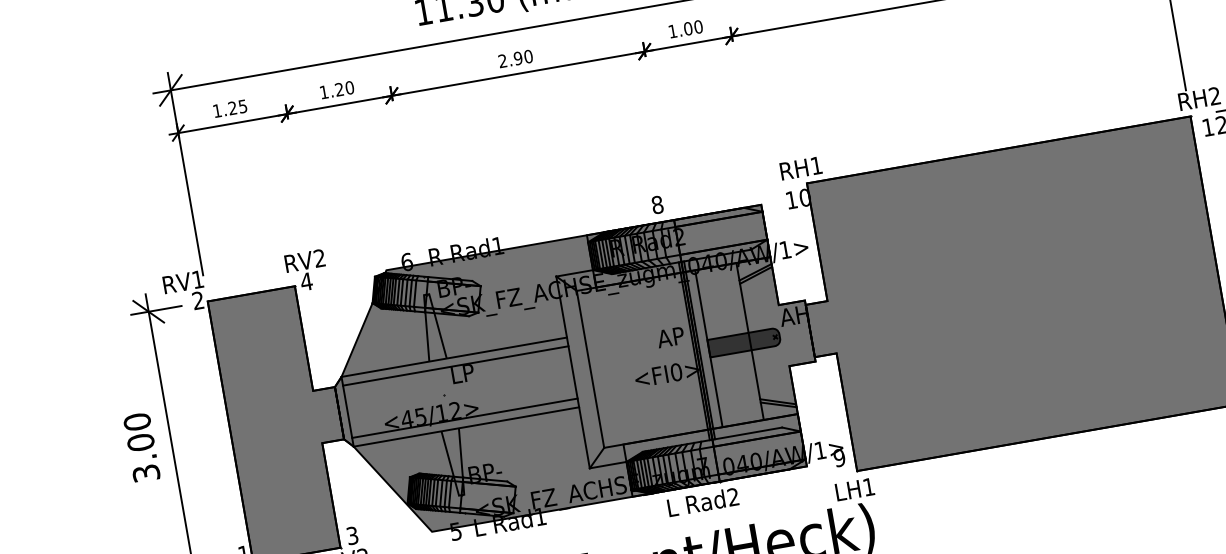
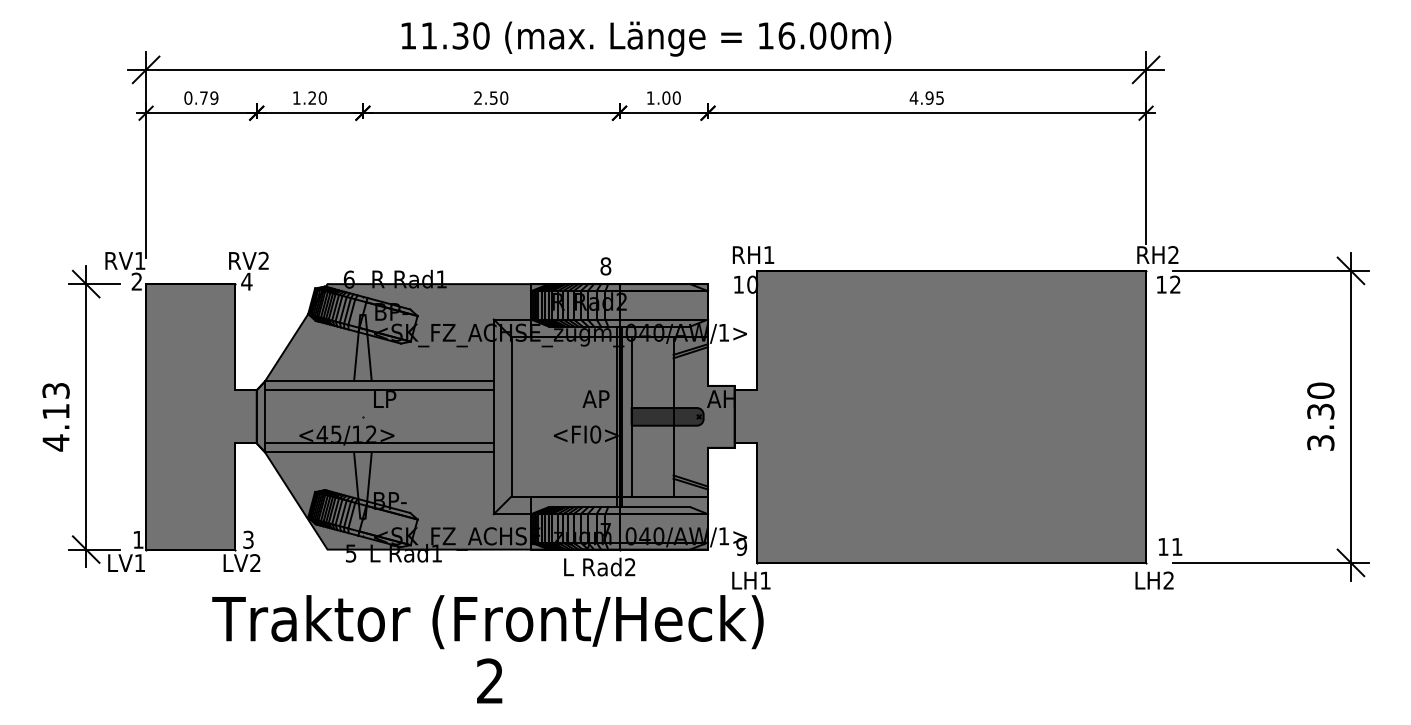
text: (517, 57) -> (493, 97), 2.90 -> 2.50
text: (230, 108) -> (201, 97), 1.25 -> 0.79
text: (141, 447) -> (55, 416), 3.00 -> 4.13

